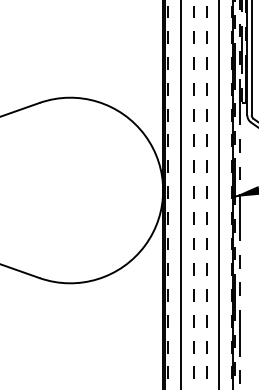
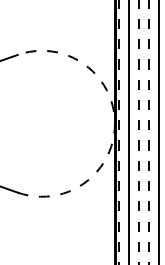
arc: (163, 190) -> (115, 123), solid -> dashed

